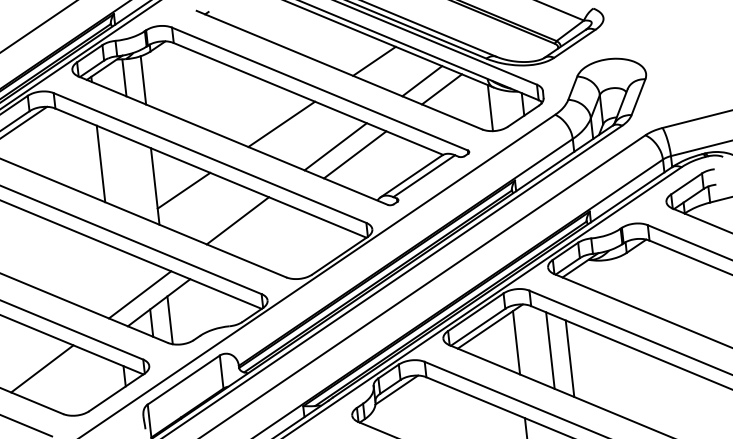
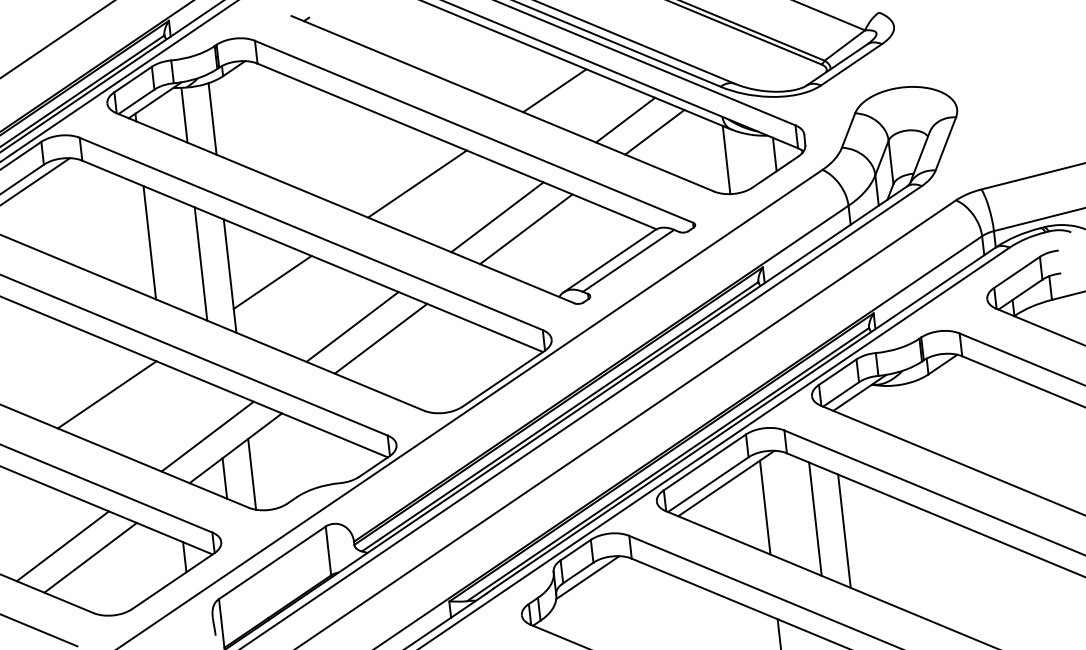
line: (135, 178) -> (200, 264), added
line: (256, 228) -> (380, 338), added
line: (71, 266) -> (106, 394), added
line: (60, 376) -> (89, 557), added

